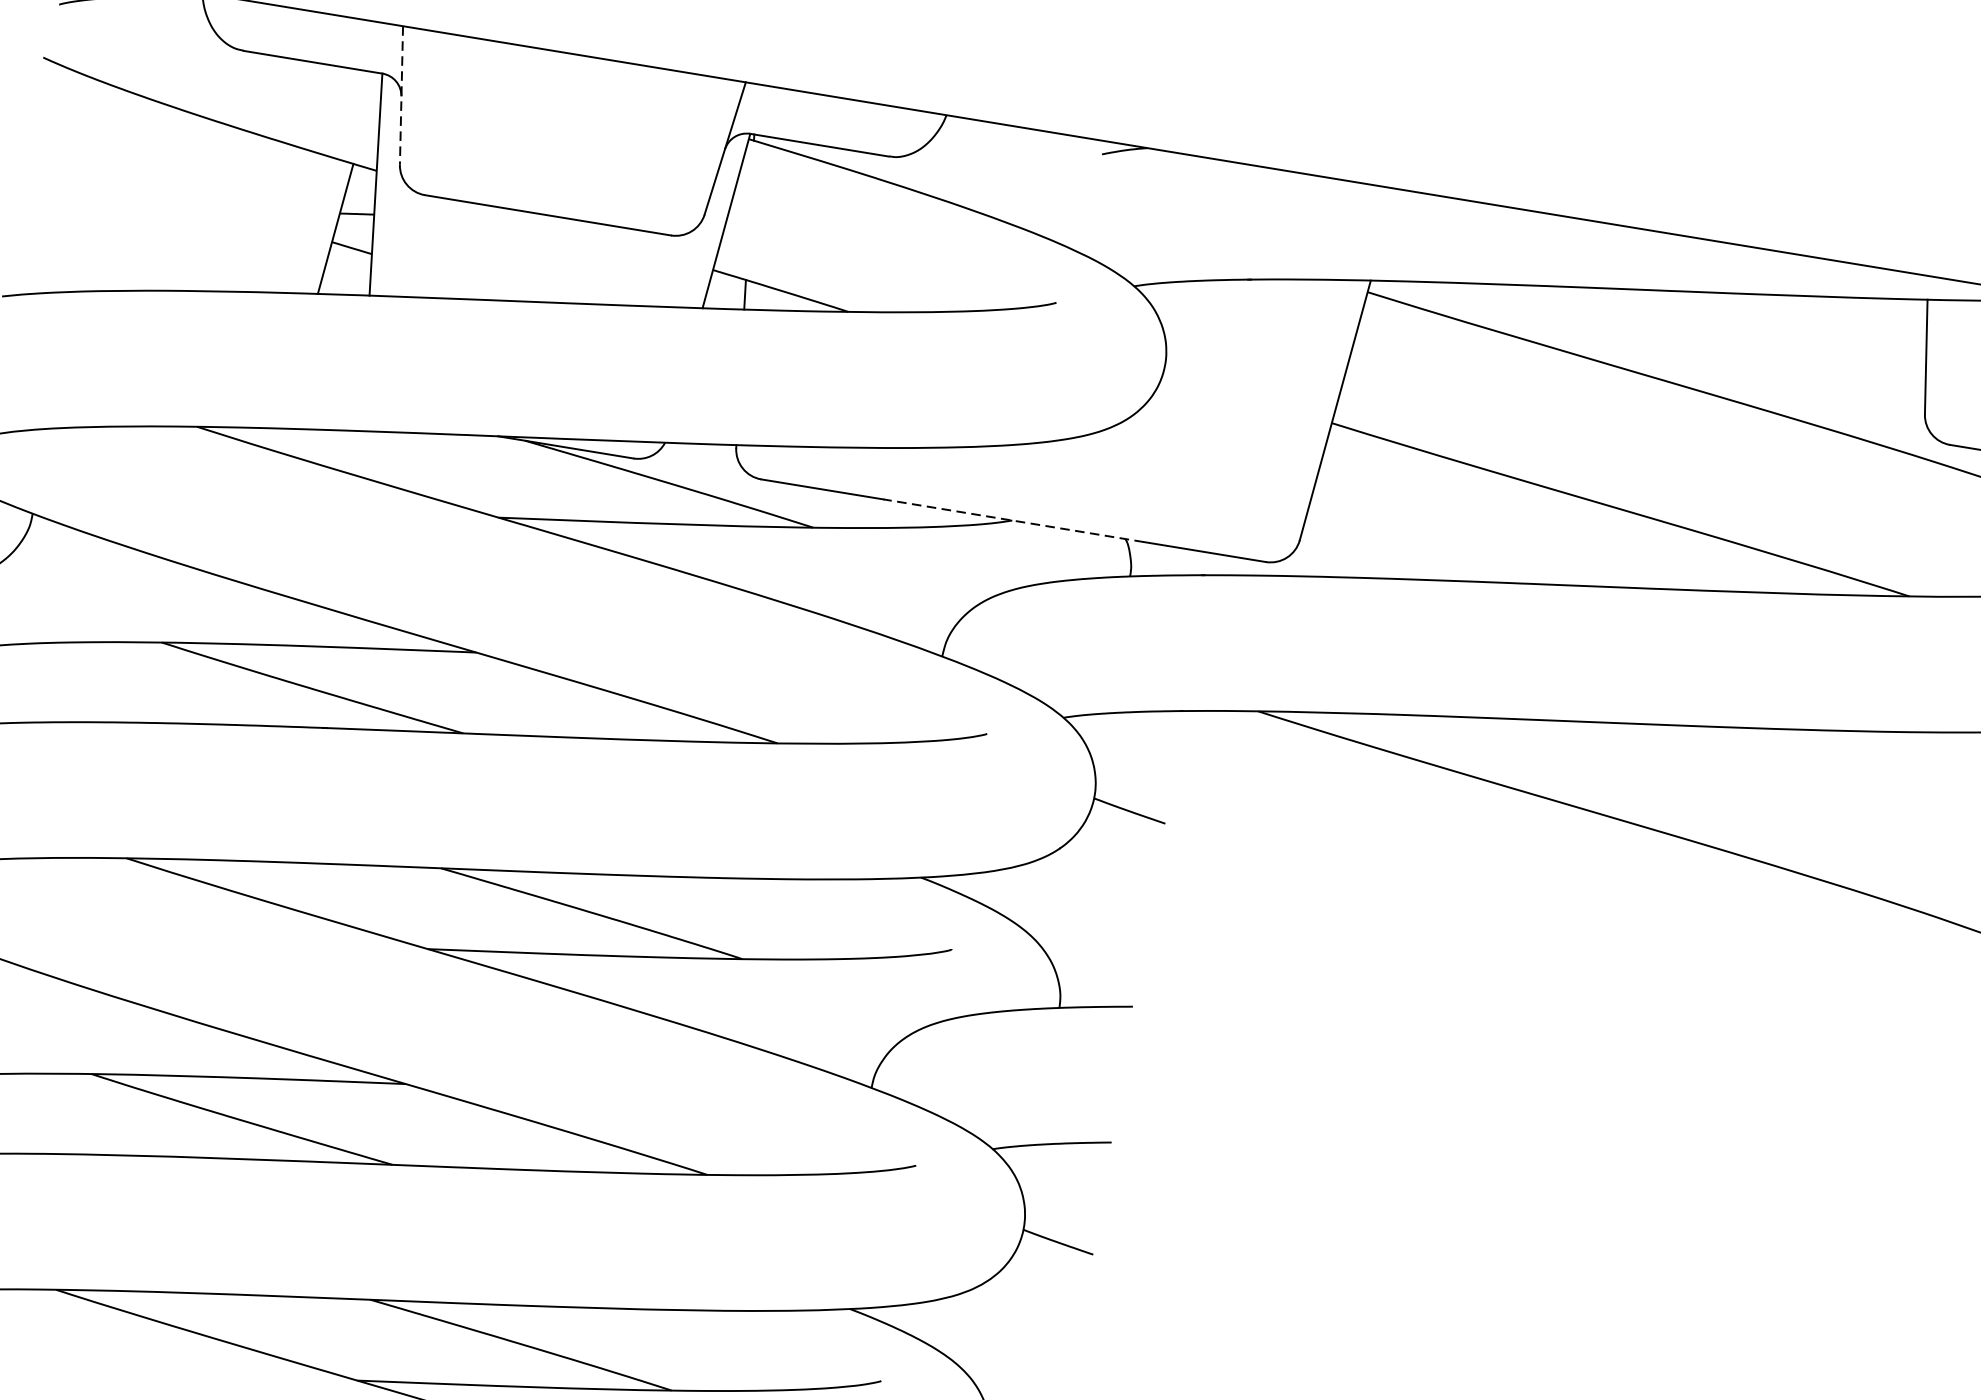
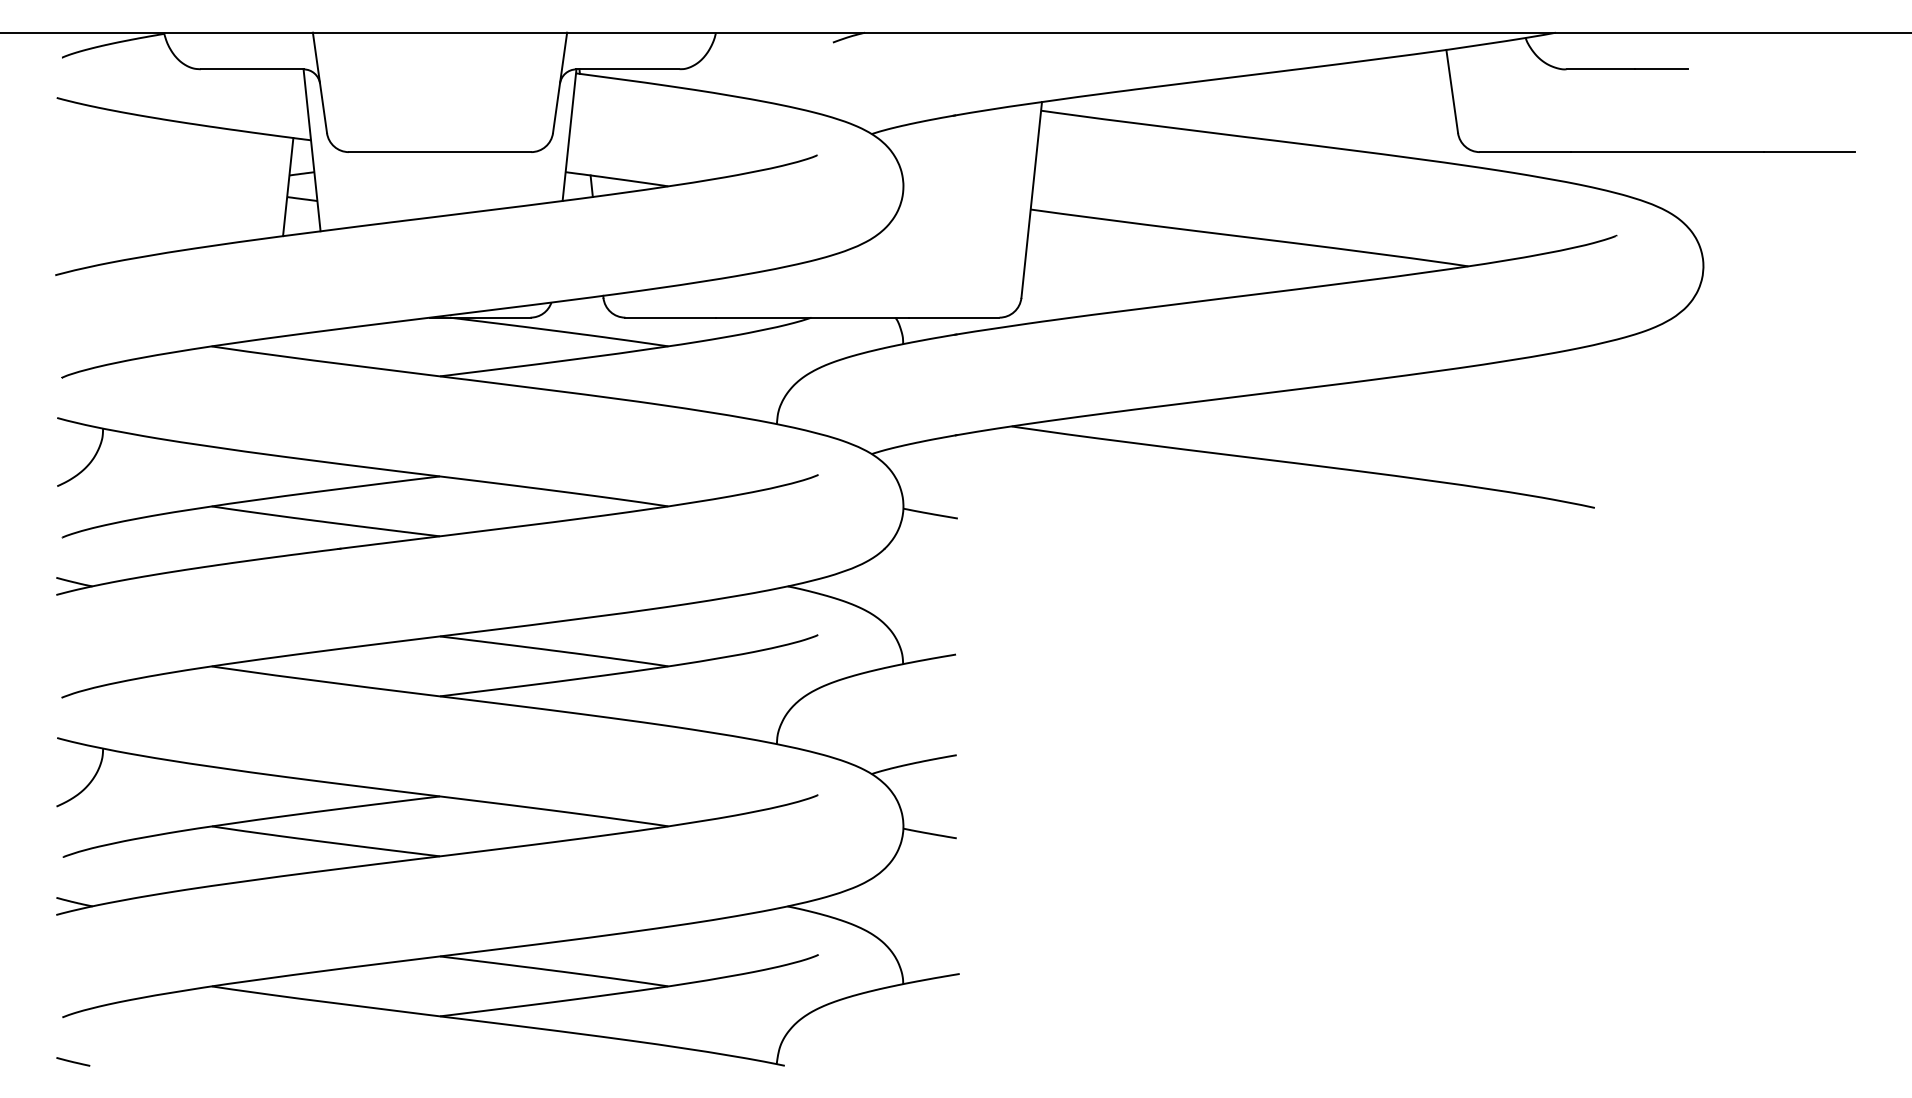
line: (400, 94) -> (319, 82), dashed -> solid
line: (1013, 520) -> (812, 317), dashed -> solid

